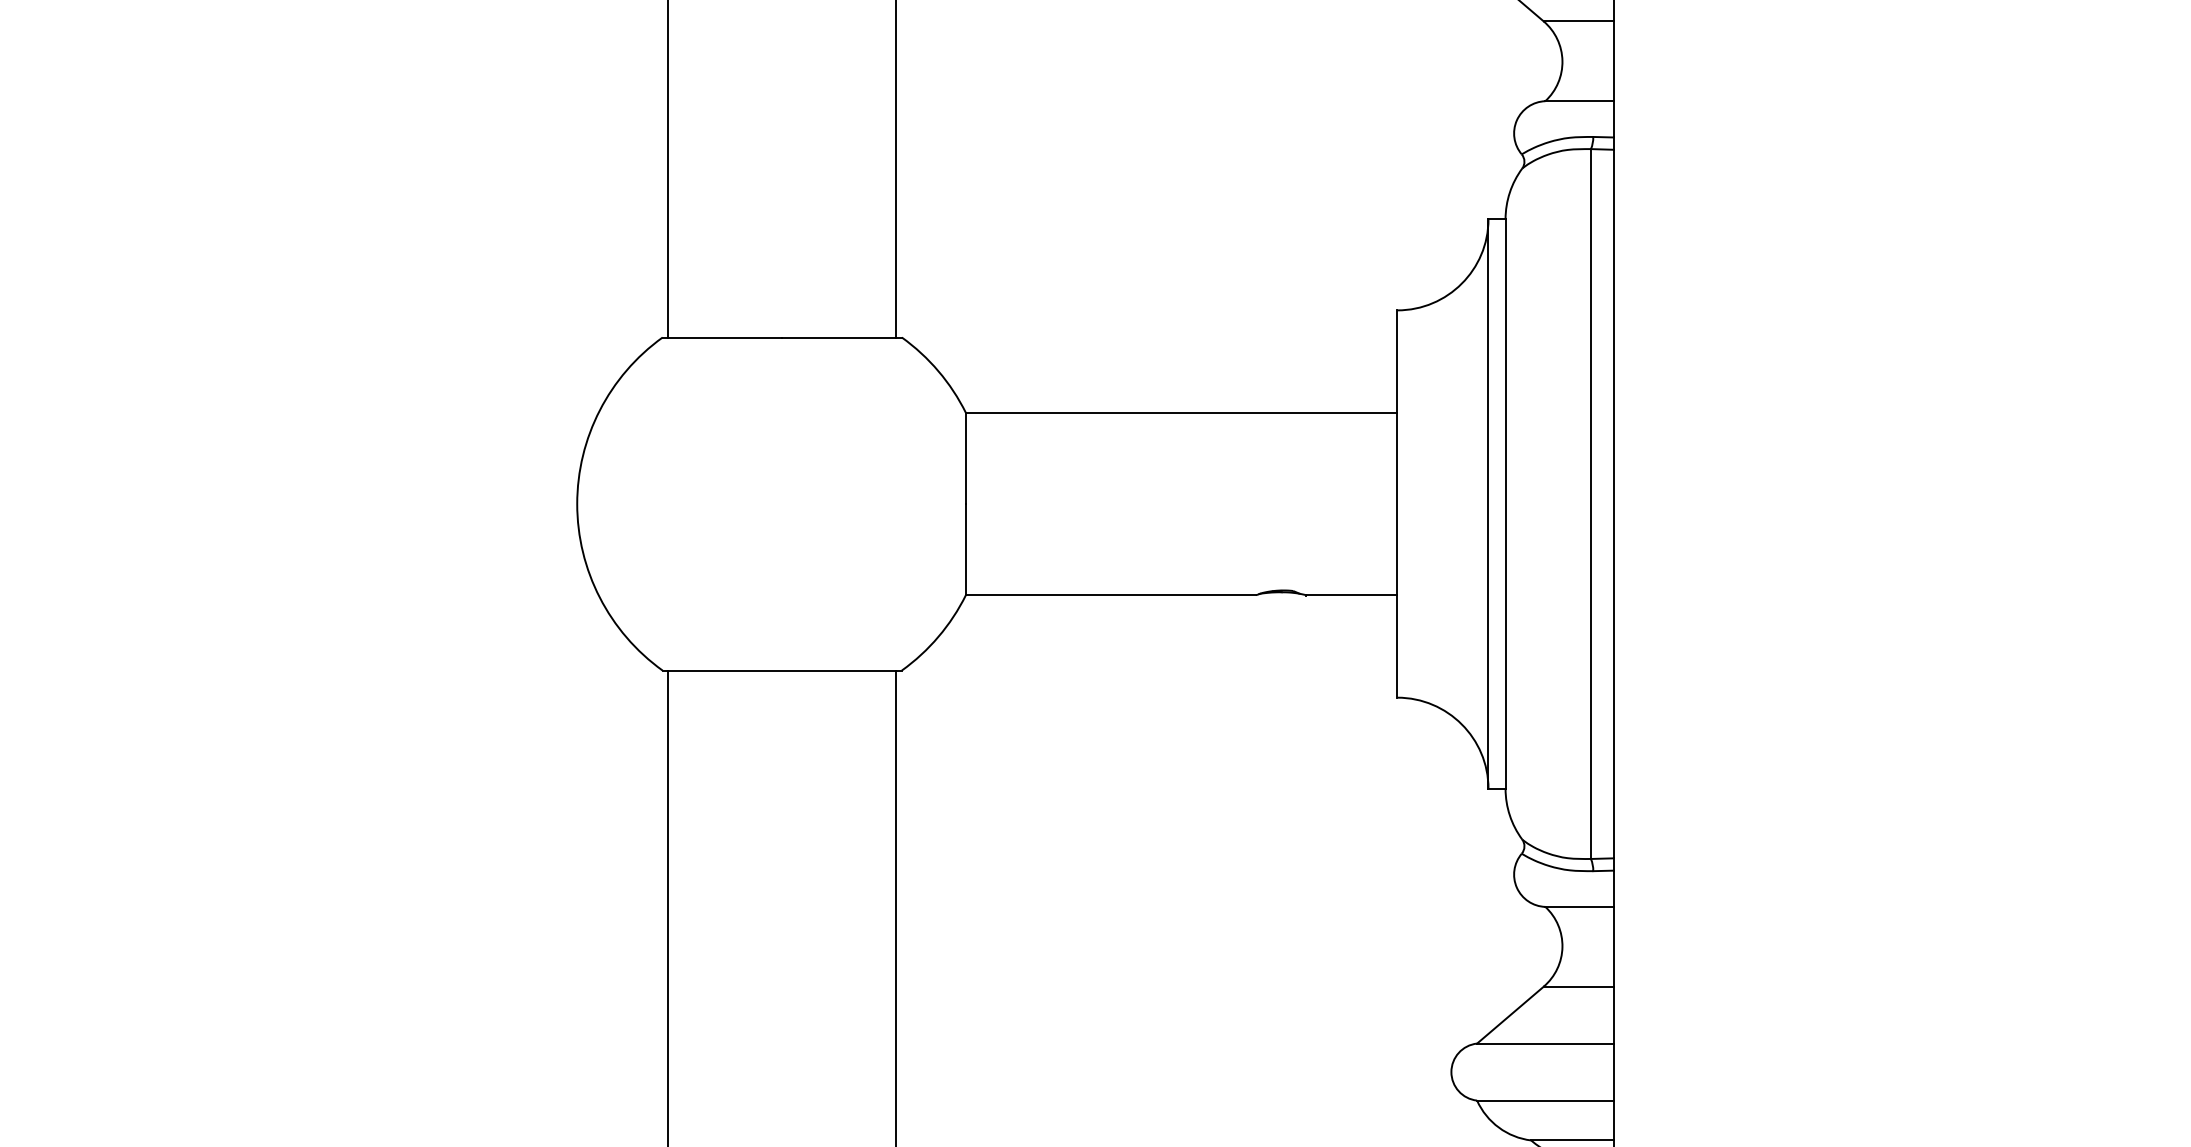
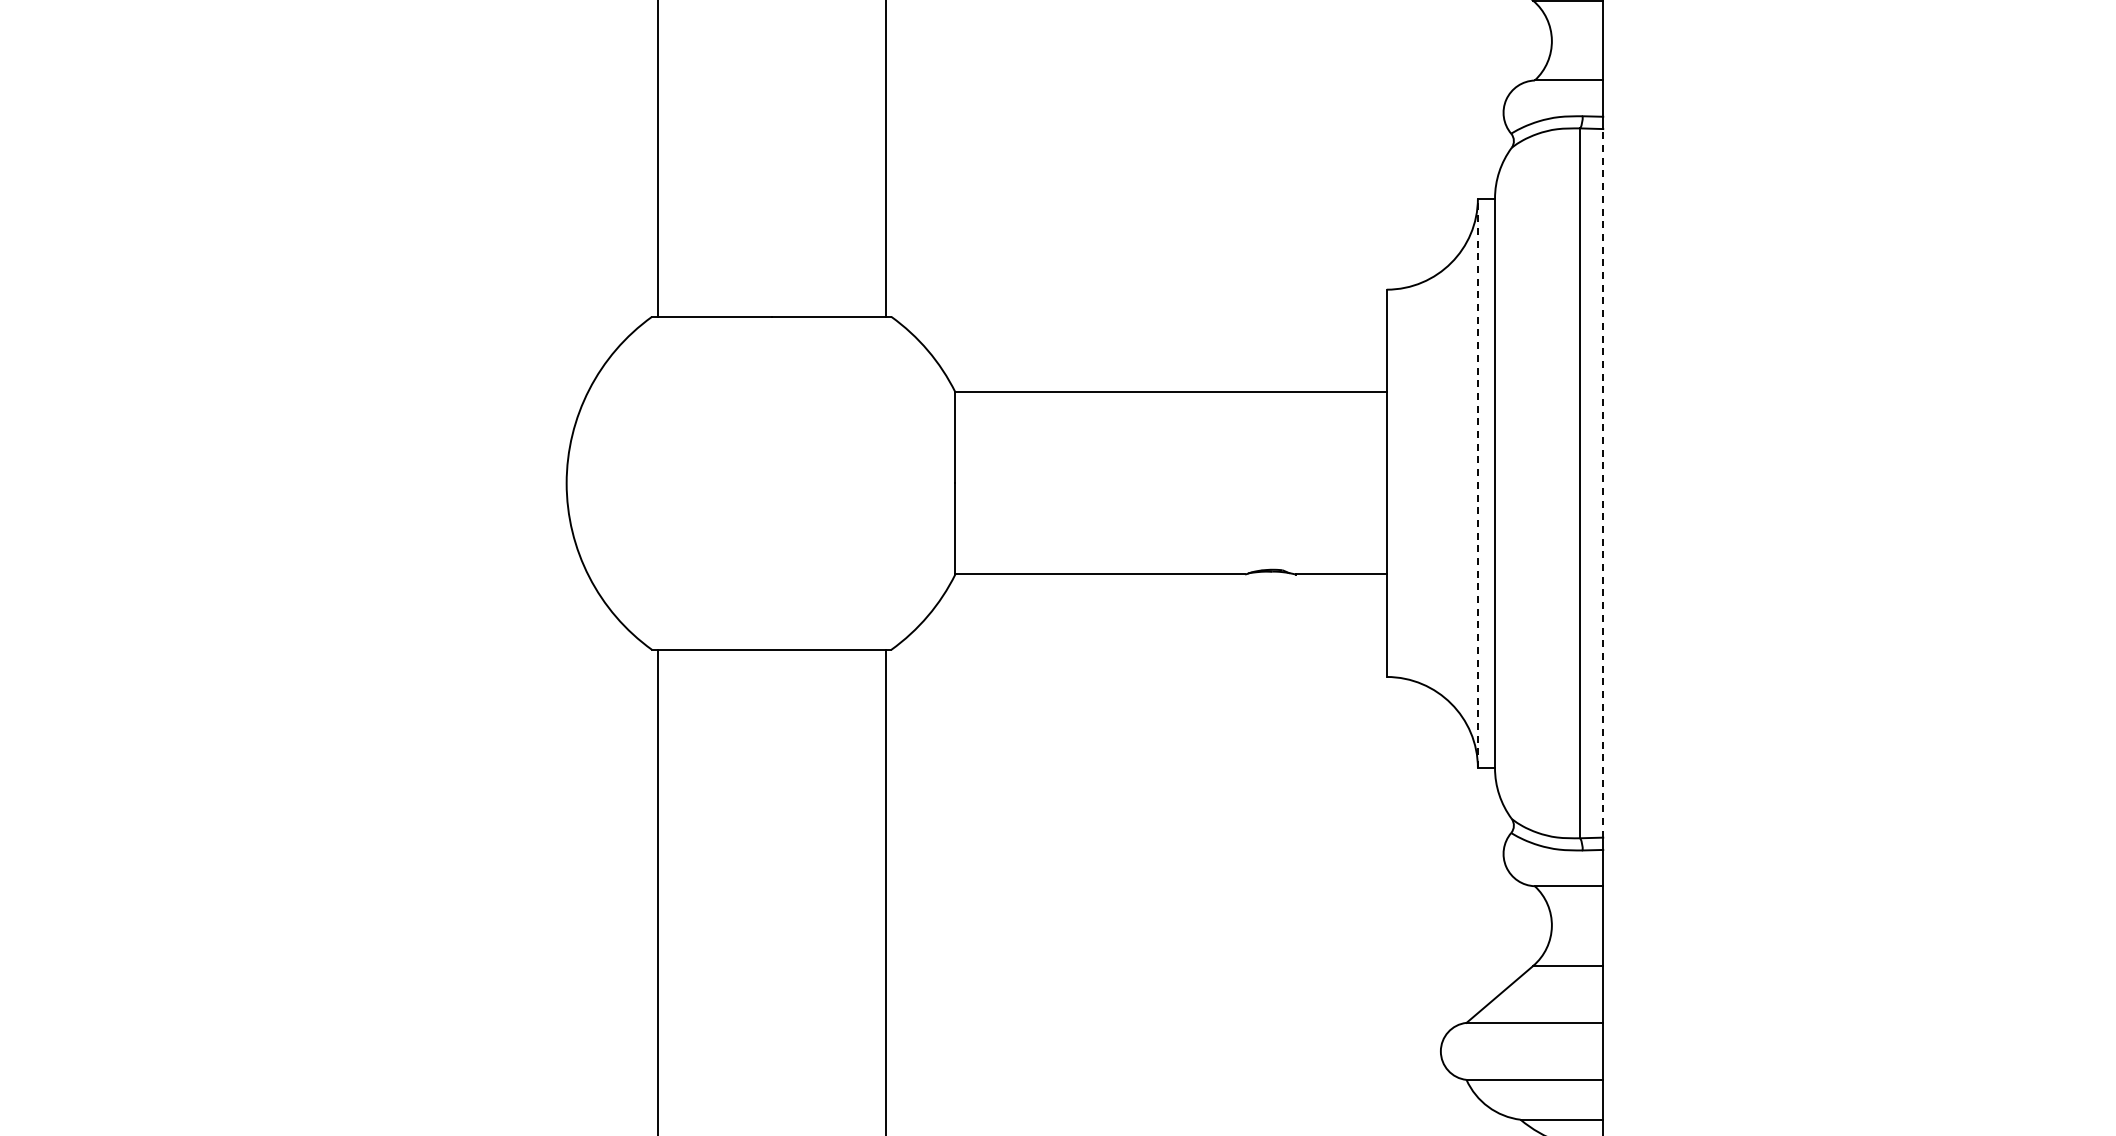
line: (1613, 503) -> (1602, 482), solid -> dashed
line: (1488, 504) -> (1477, 483), solid -> dashed

